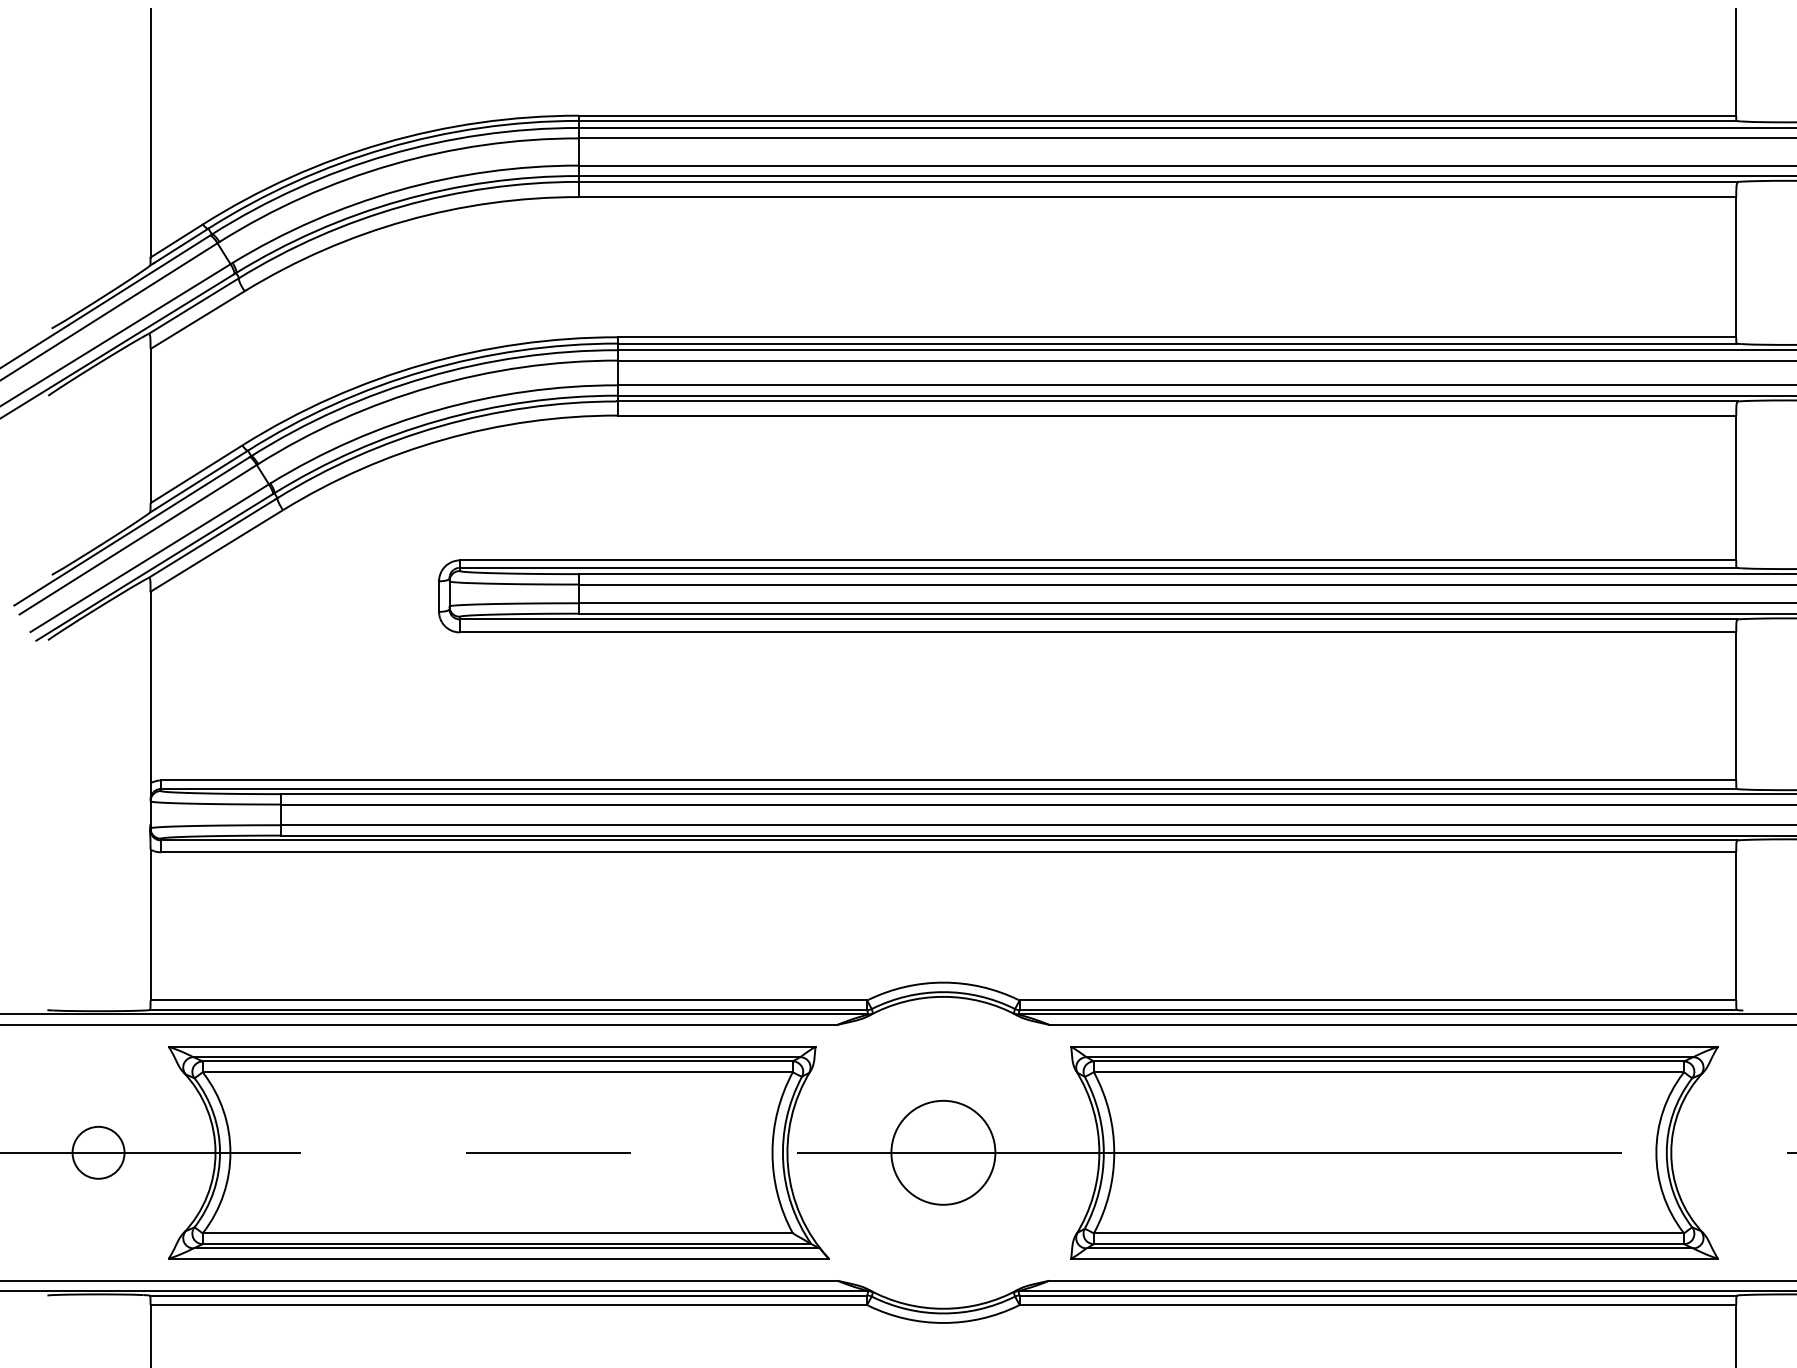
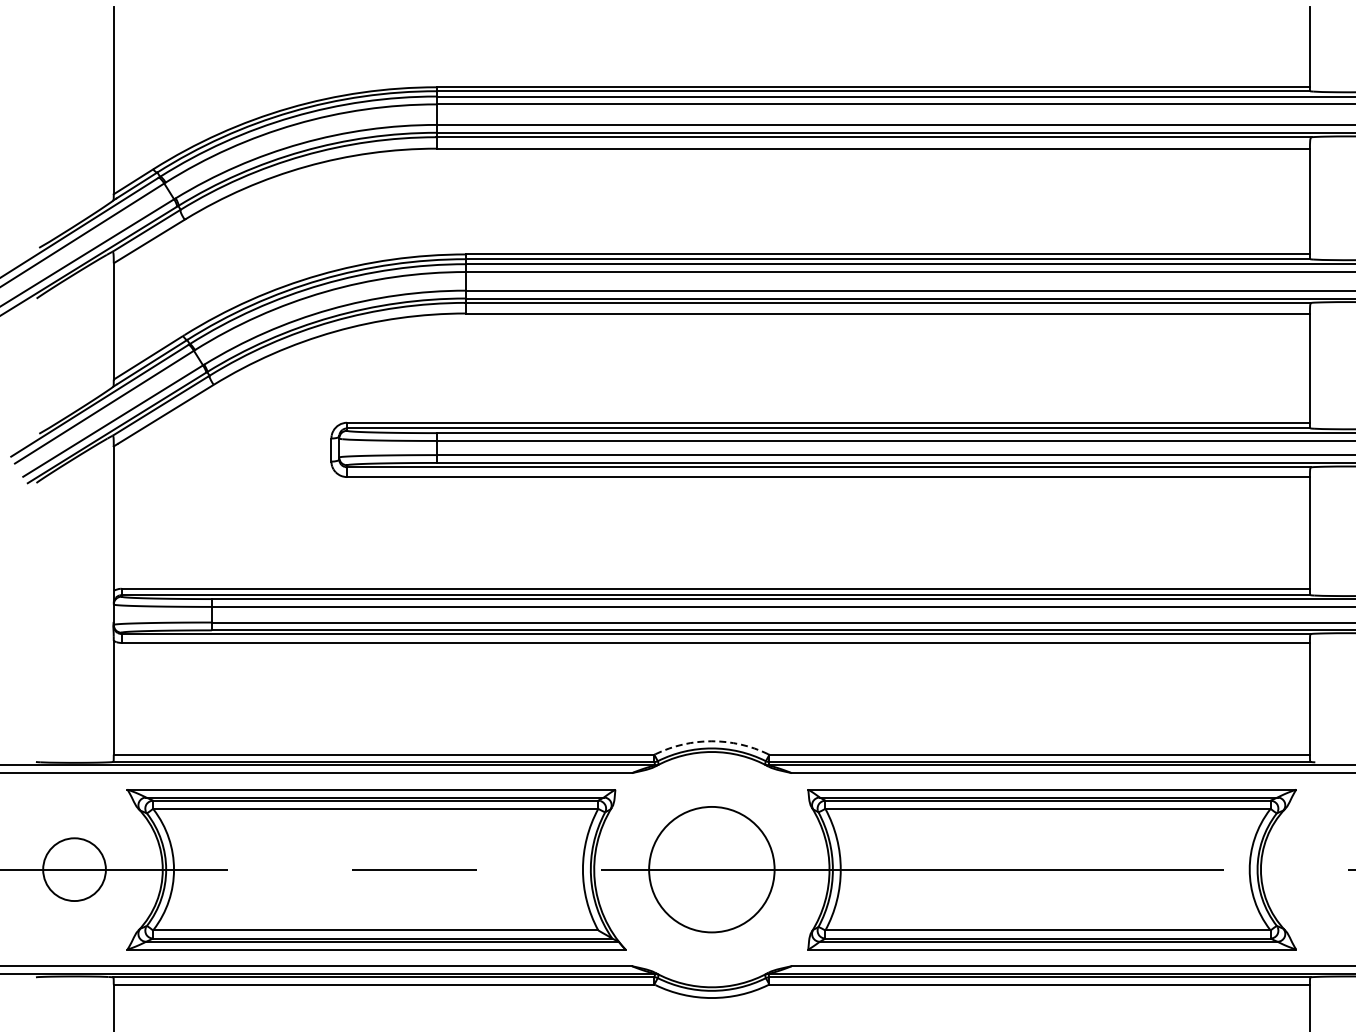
arc: (942, 982) -> (711, 741), solid -> dashed
circle: (98, 1152) -> (74, 869), size x1.6
circle: (942, 1152) -> (711, 869), size x1.6

